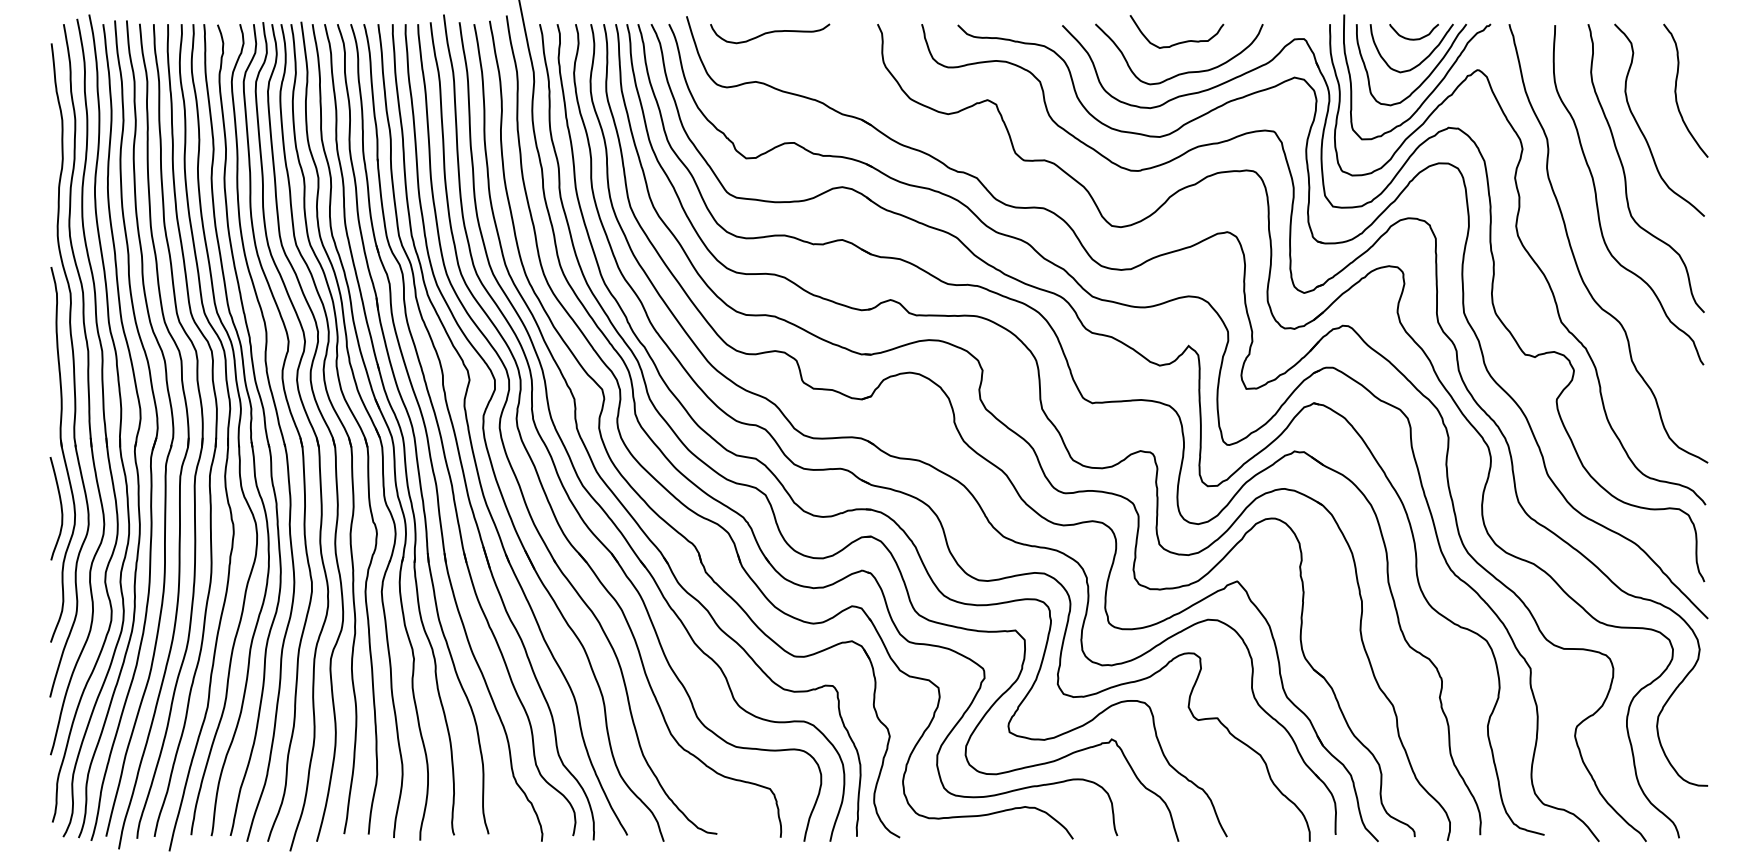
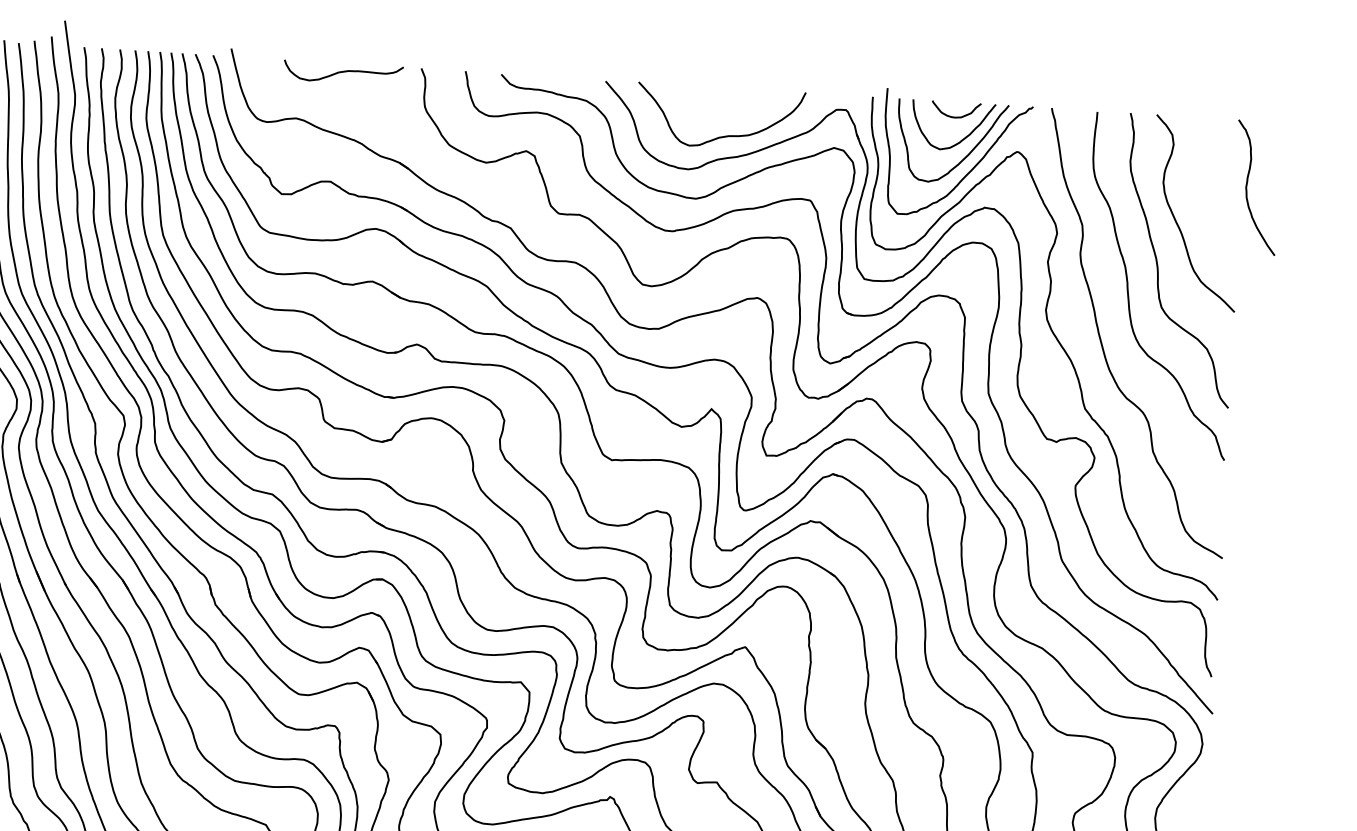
curve: (770, 33) -> (343, 72), moved
curve: (1177, 42) -> (719, 105), removed
curve: (1676, 90) -> (1247, 186), moved

